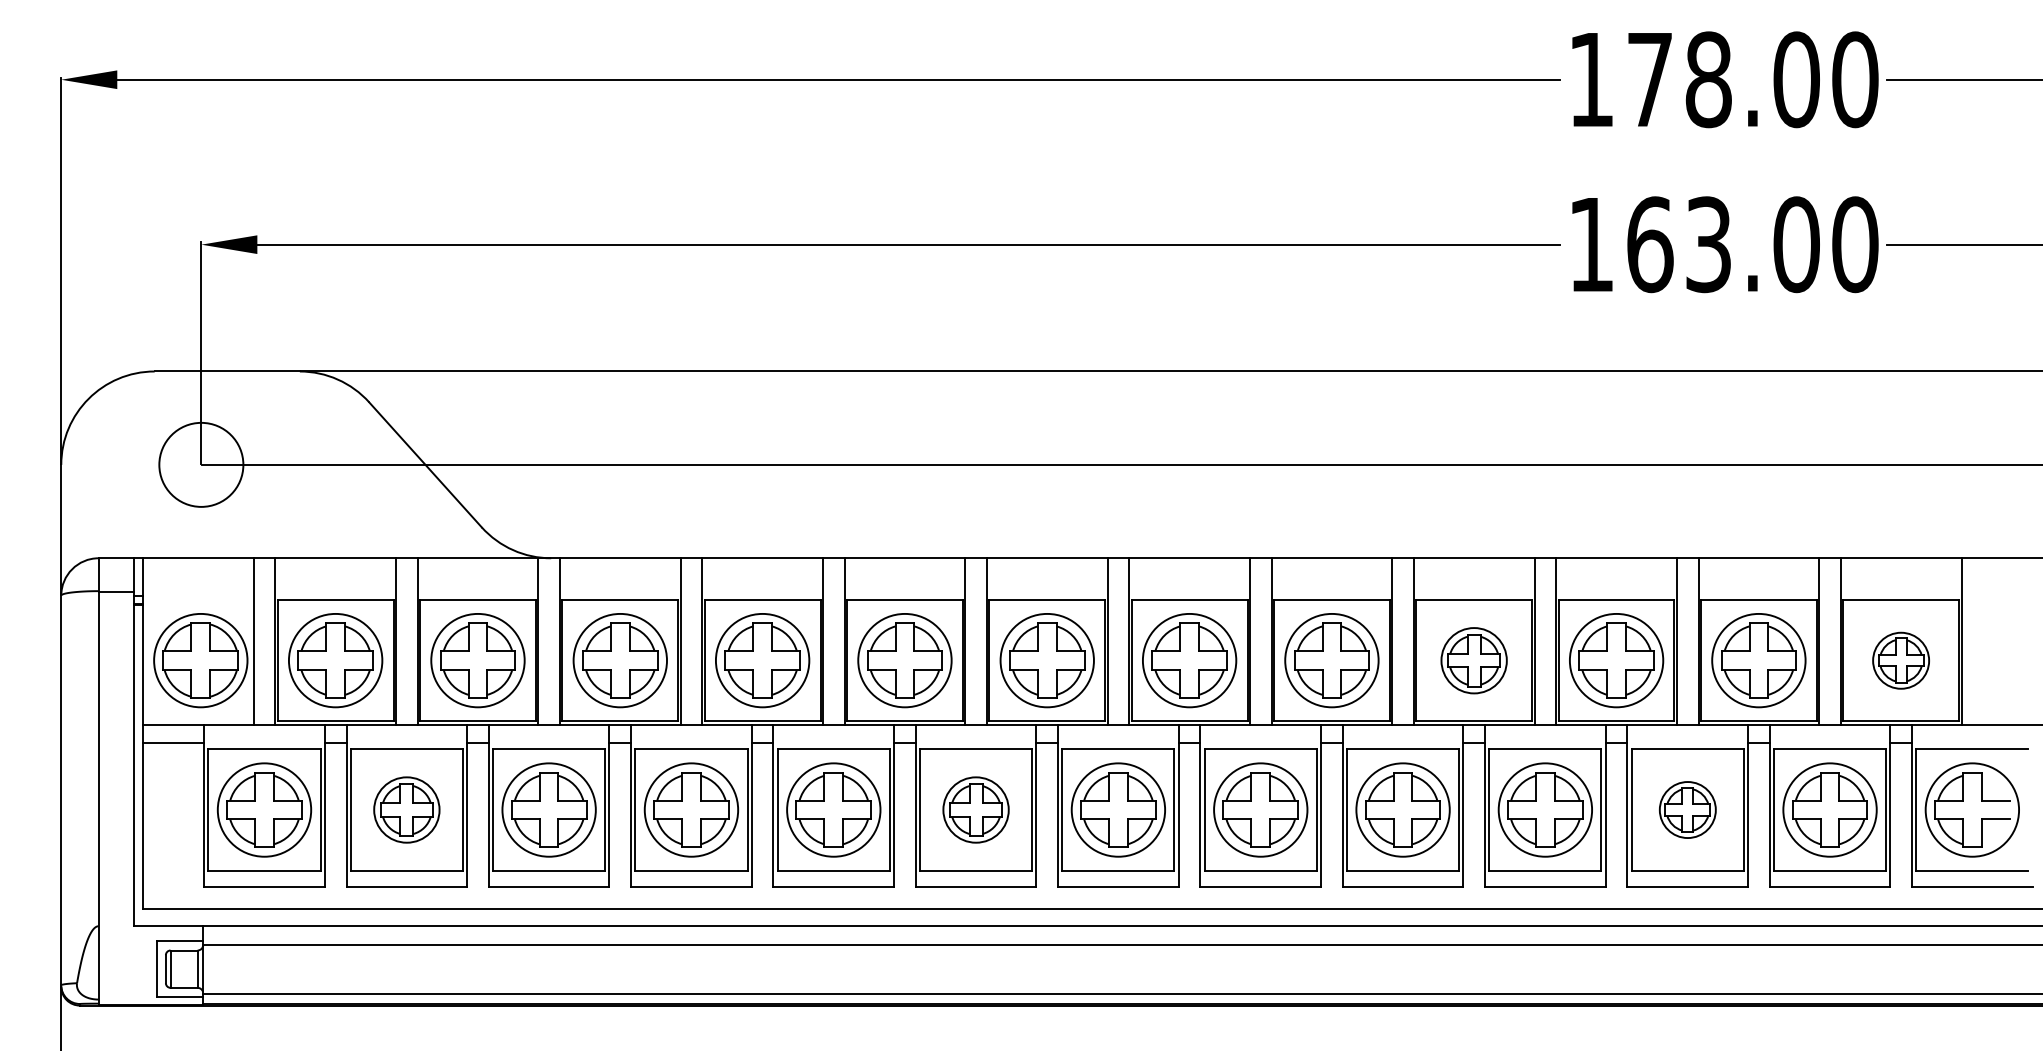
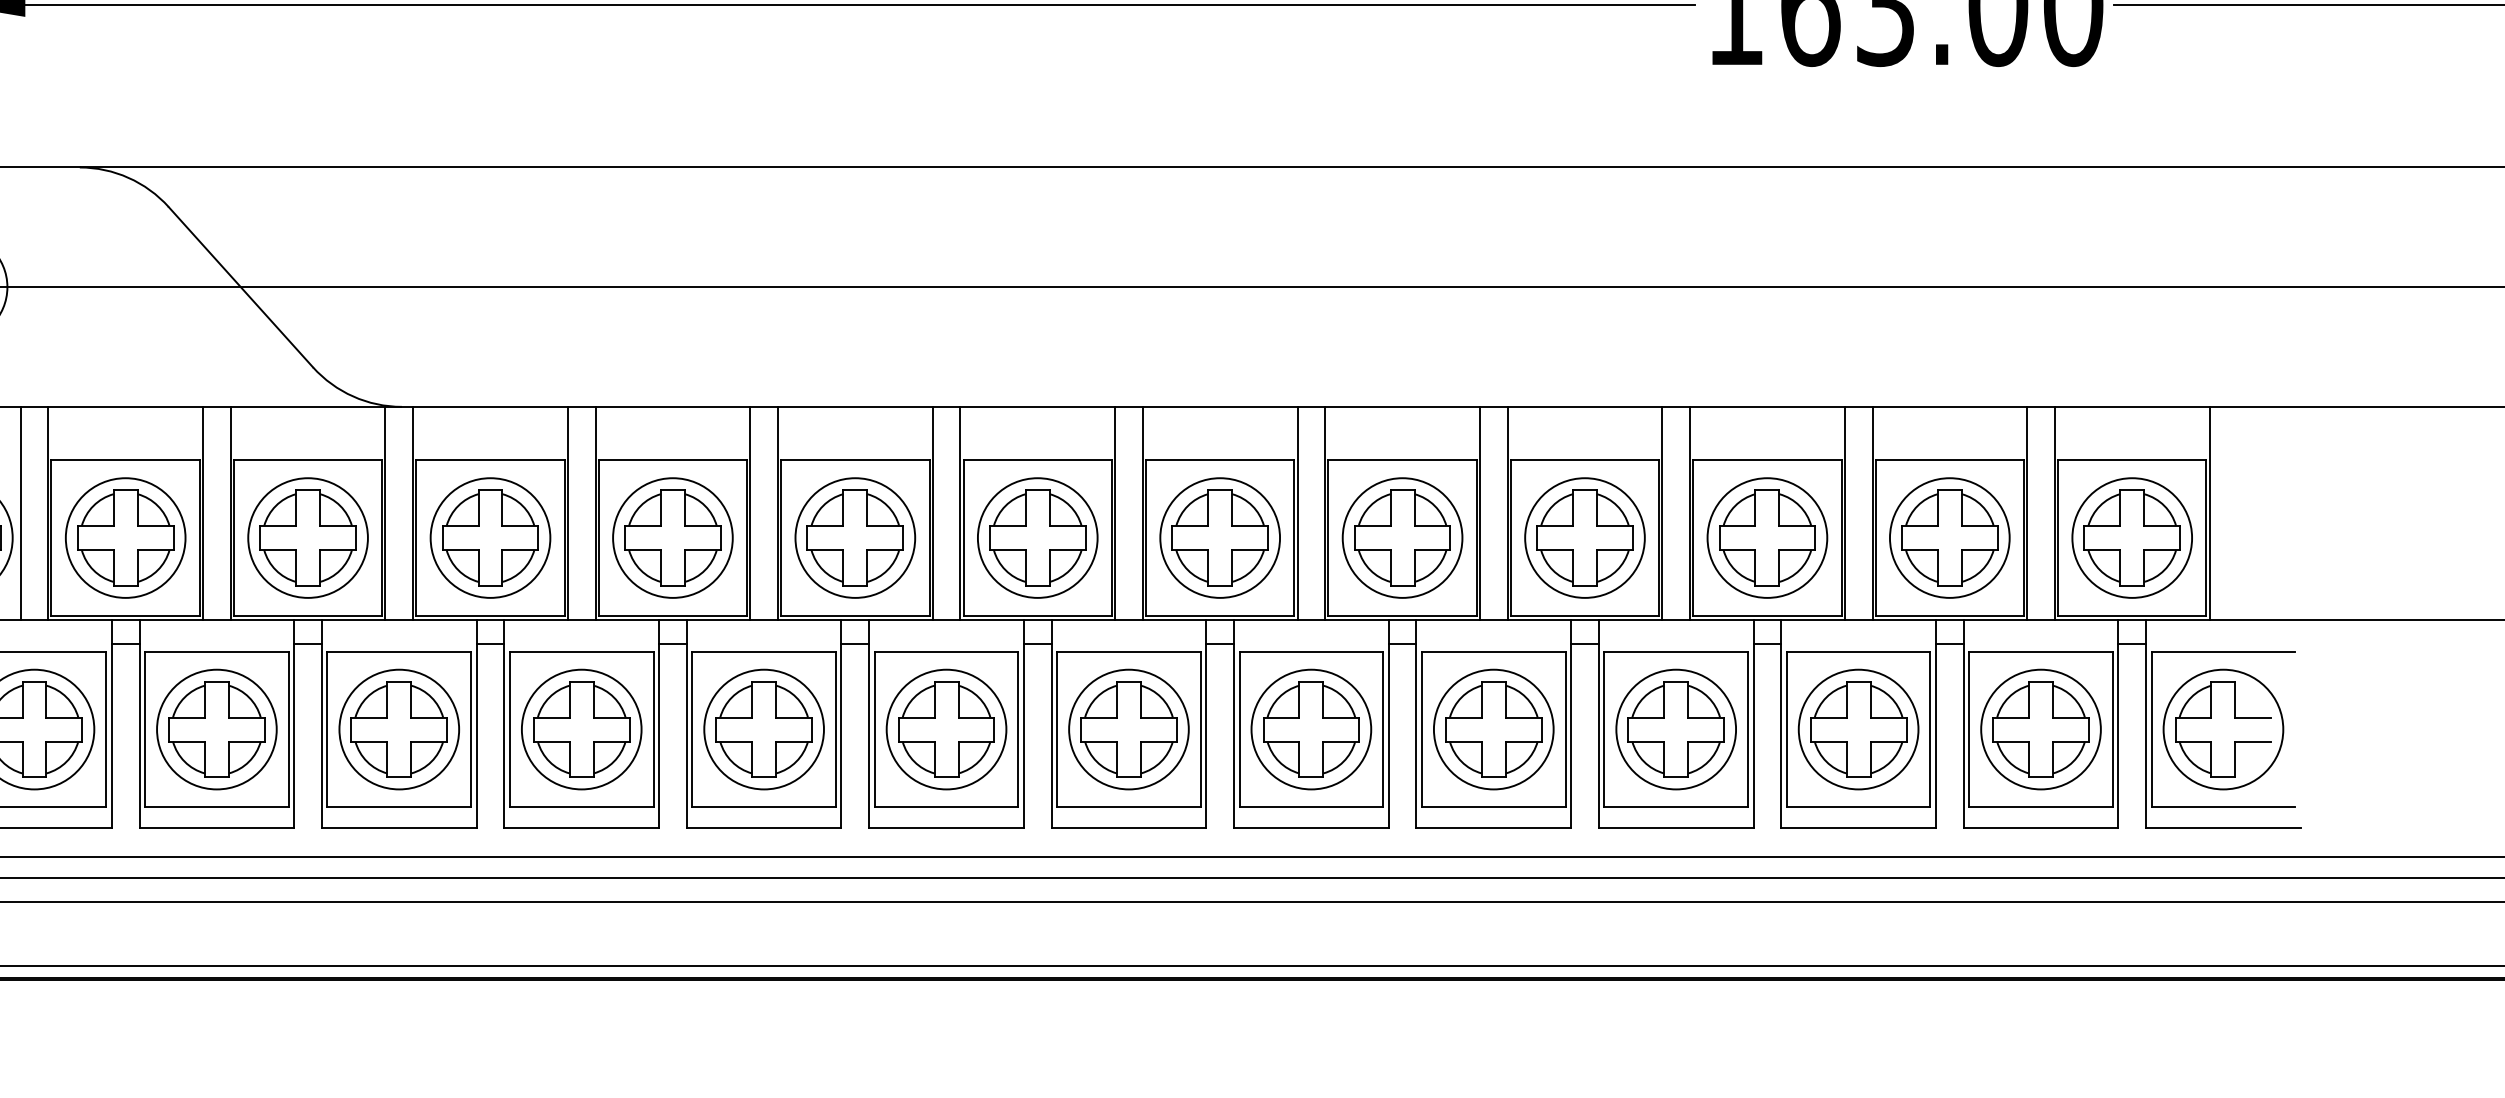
part: (1473, 660) -> (1584, 537), size x1.43
part: (1900, 660) -> (2131, 537), size x1.67
part: (406, 809) -> (216, 728), size x1.43
part: (975, 809) -> (945, 728), size x1.43
part: (1687, 809) -> (1858, 728), size x1.67

